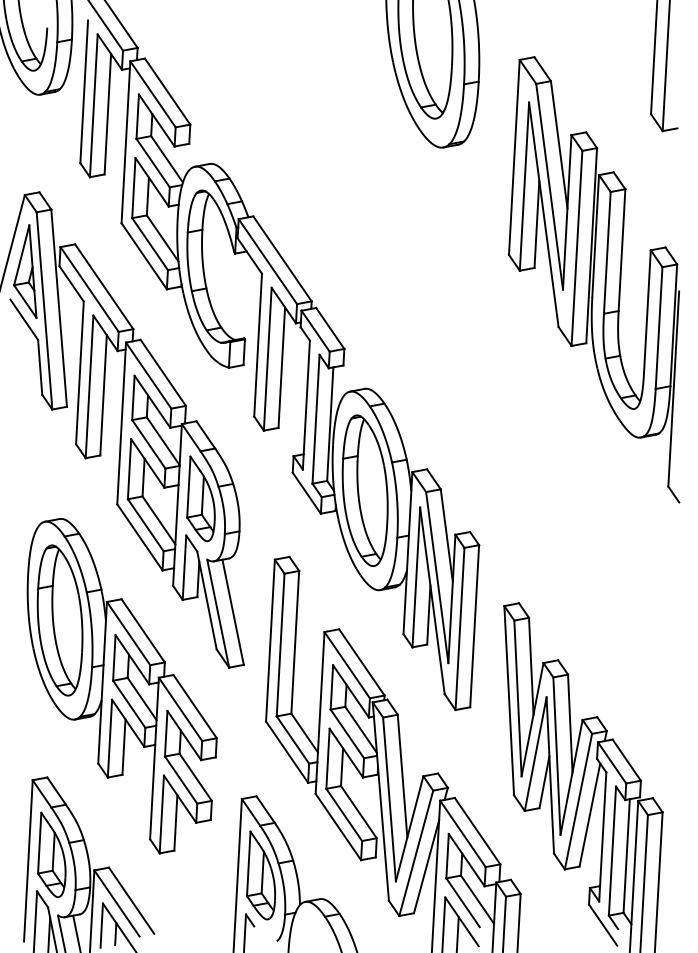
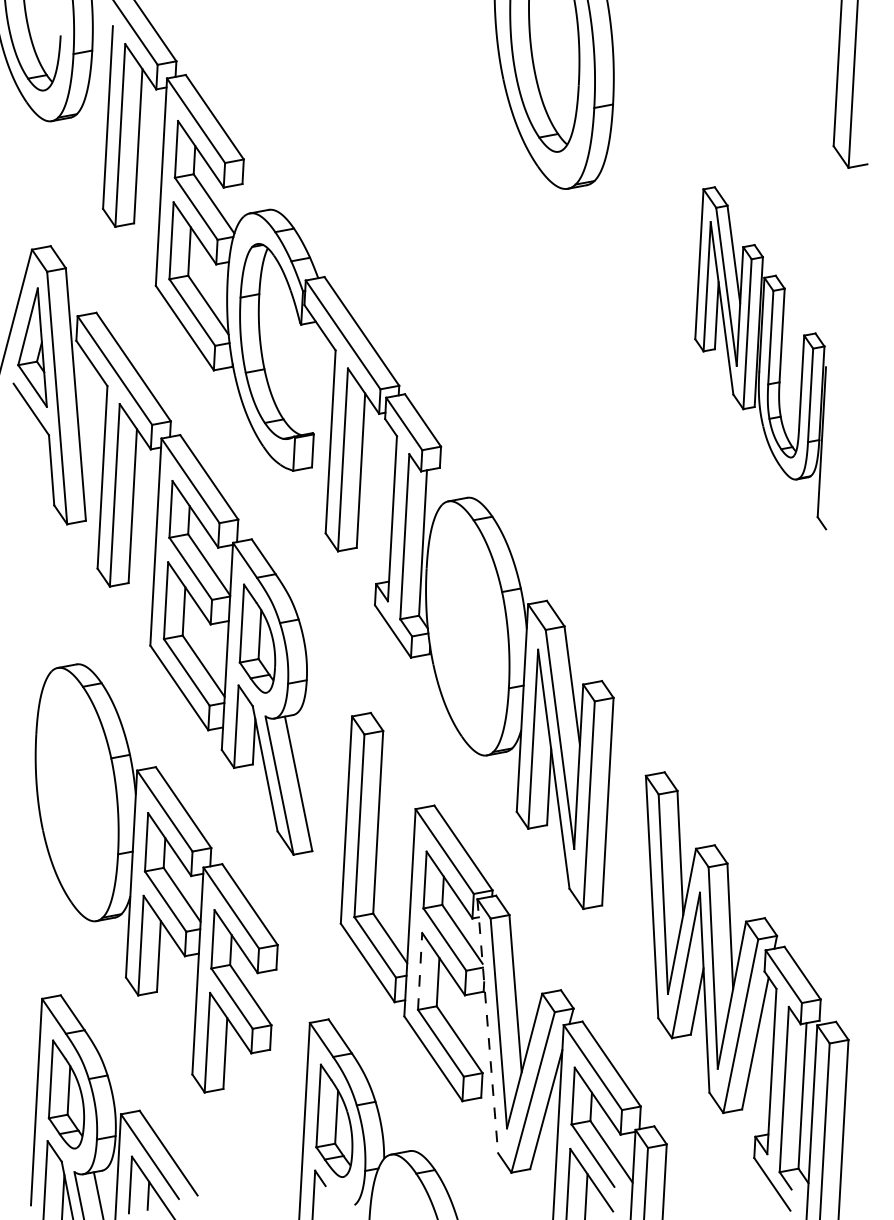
part: (593, 280) -> (760, 358), size x0.6
part: (365, 490) -> (467, 627), removed
part: (59, 620) -> (76, 794), removed
line: (328, 758) -> (420, 971), solid -> dashed
line: (380, 801) -> (487, 1026), solid -> dashed

